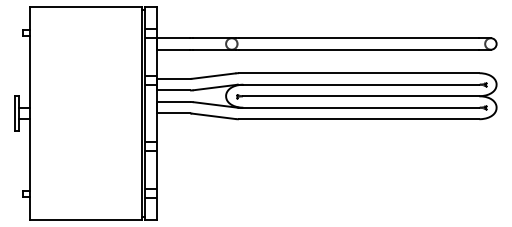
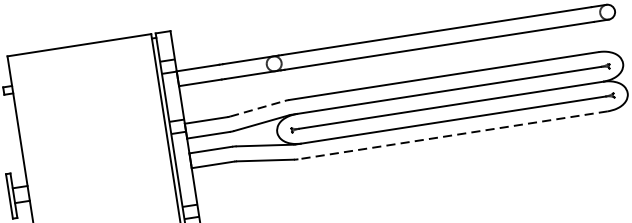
line: (213, 76) -> (257, 109), solid -> dashed
line: (358, 119) -> (452, 135), solid -> dashed

